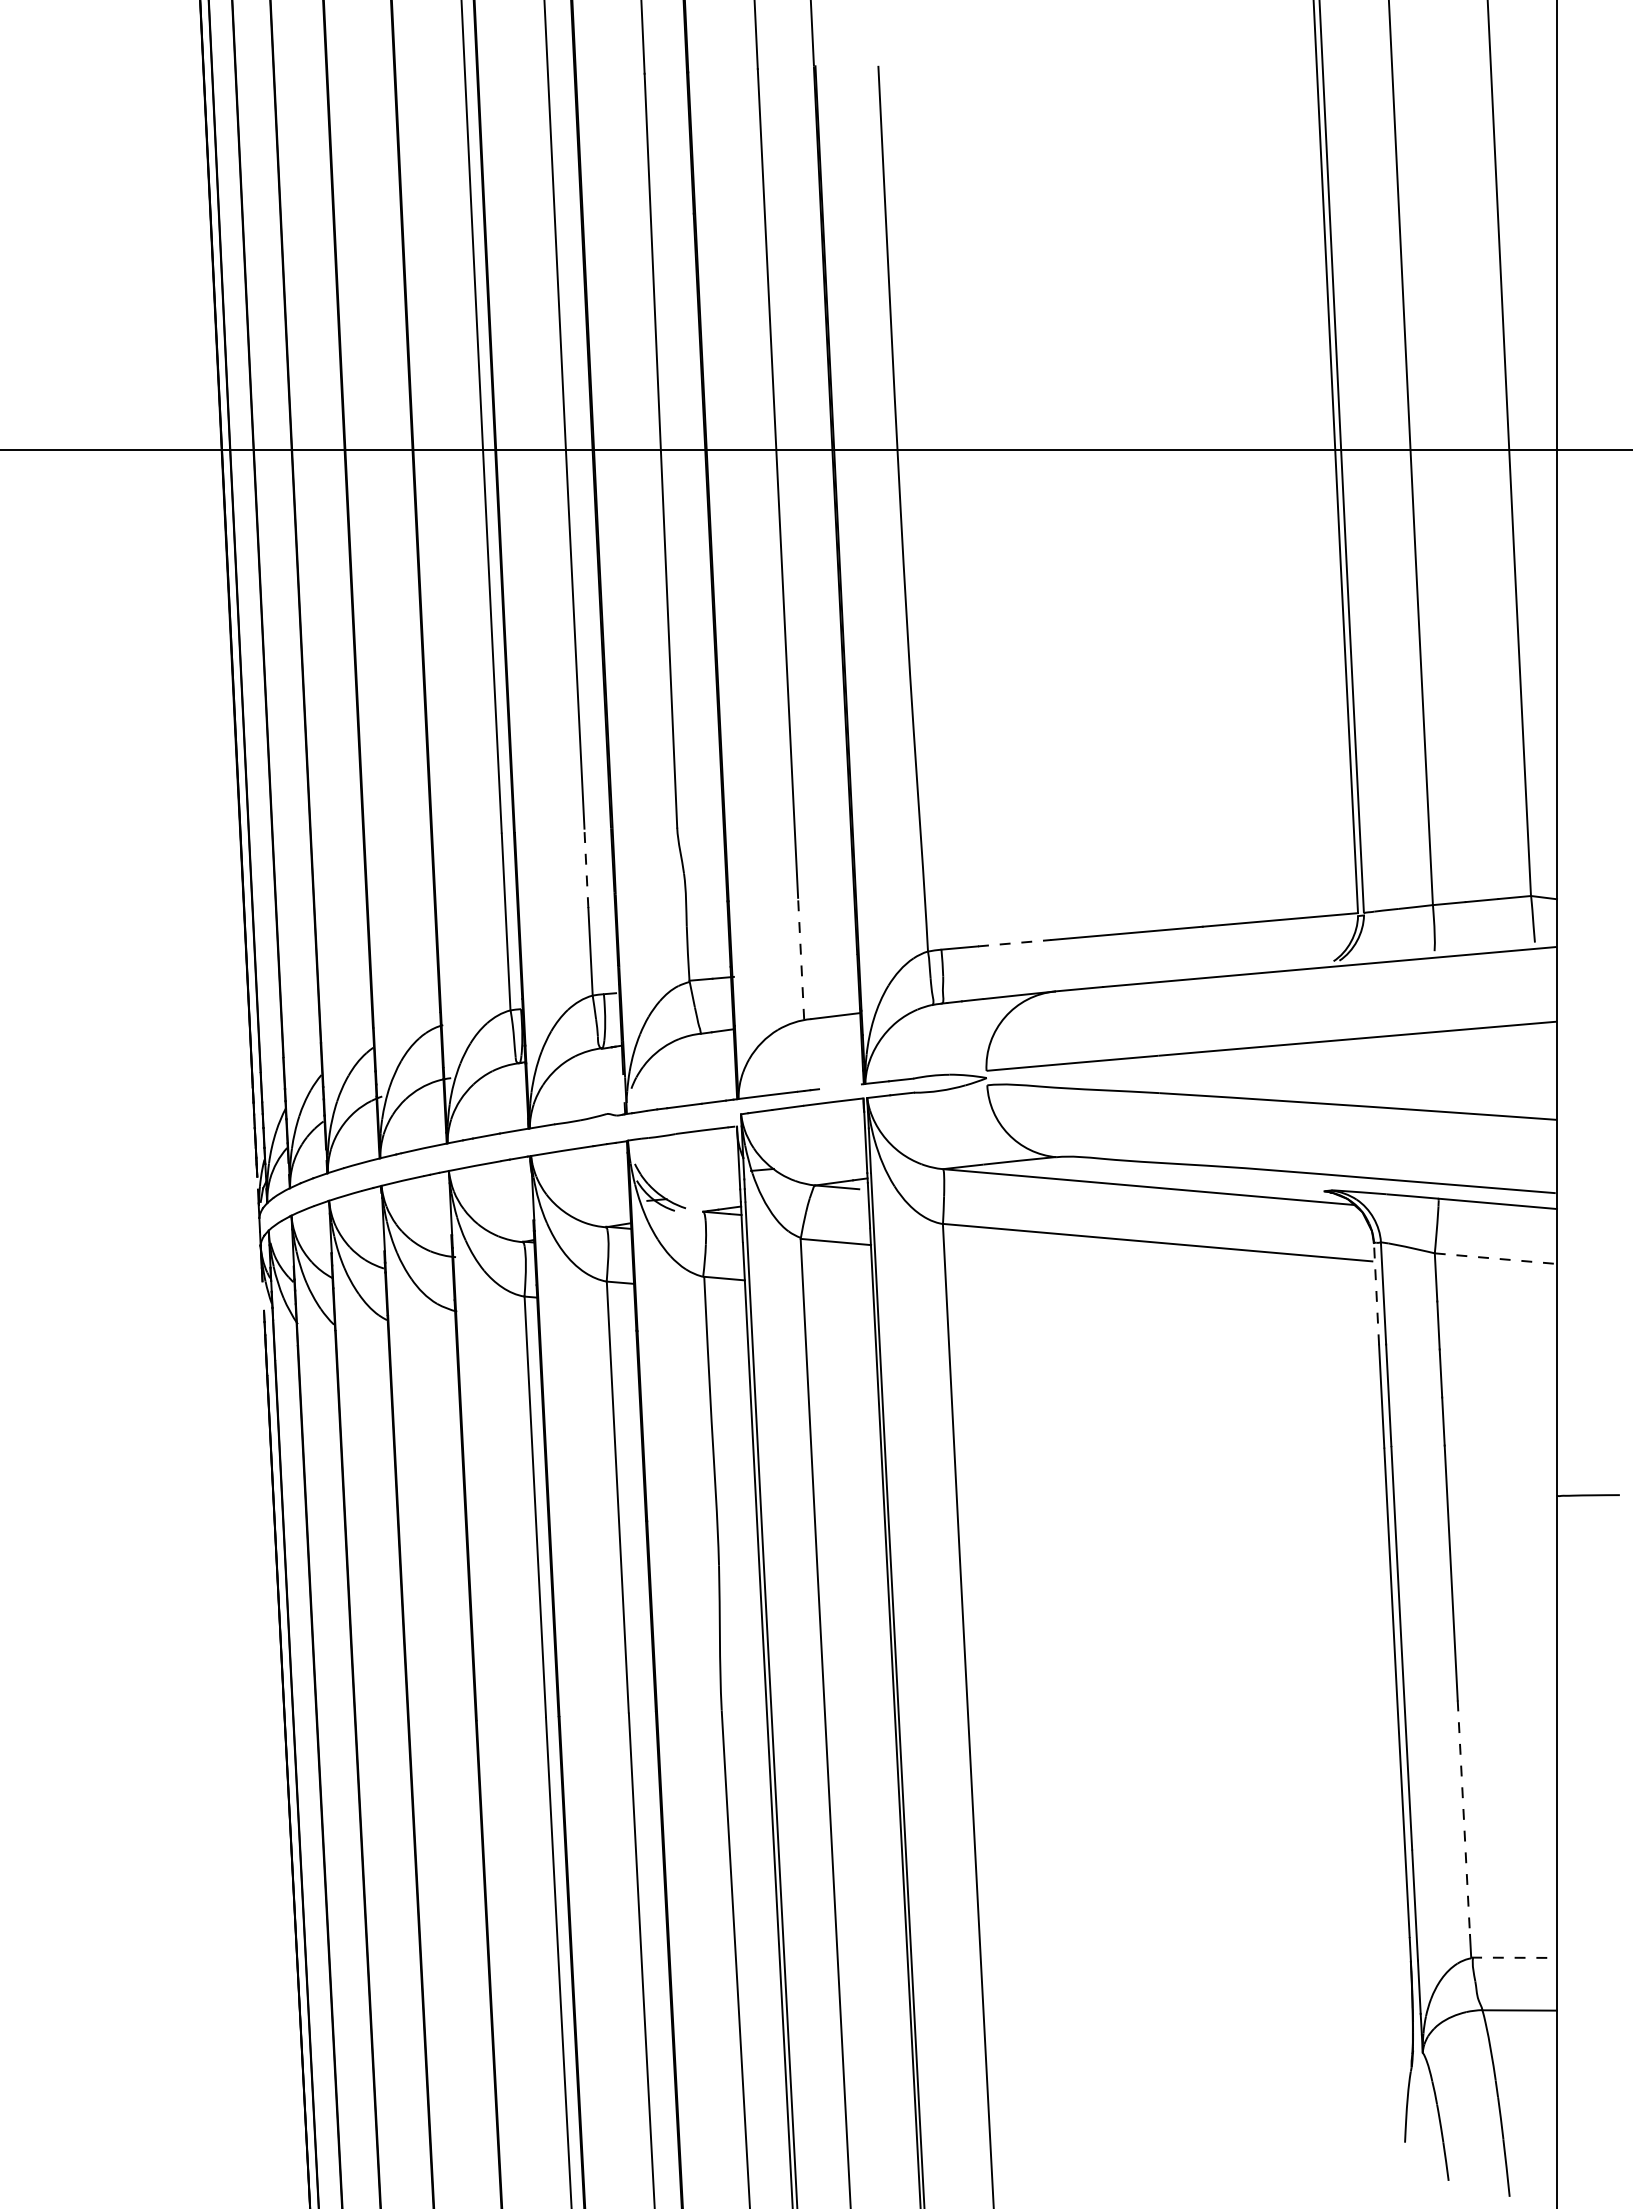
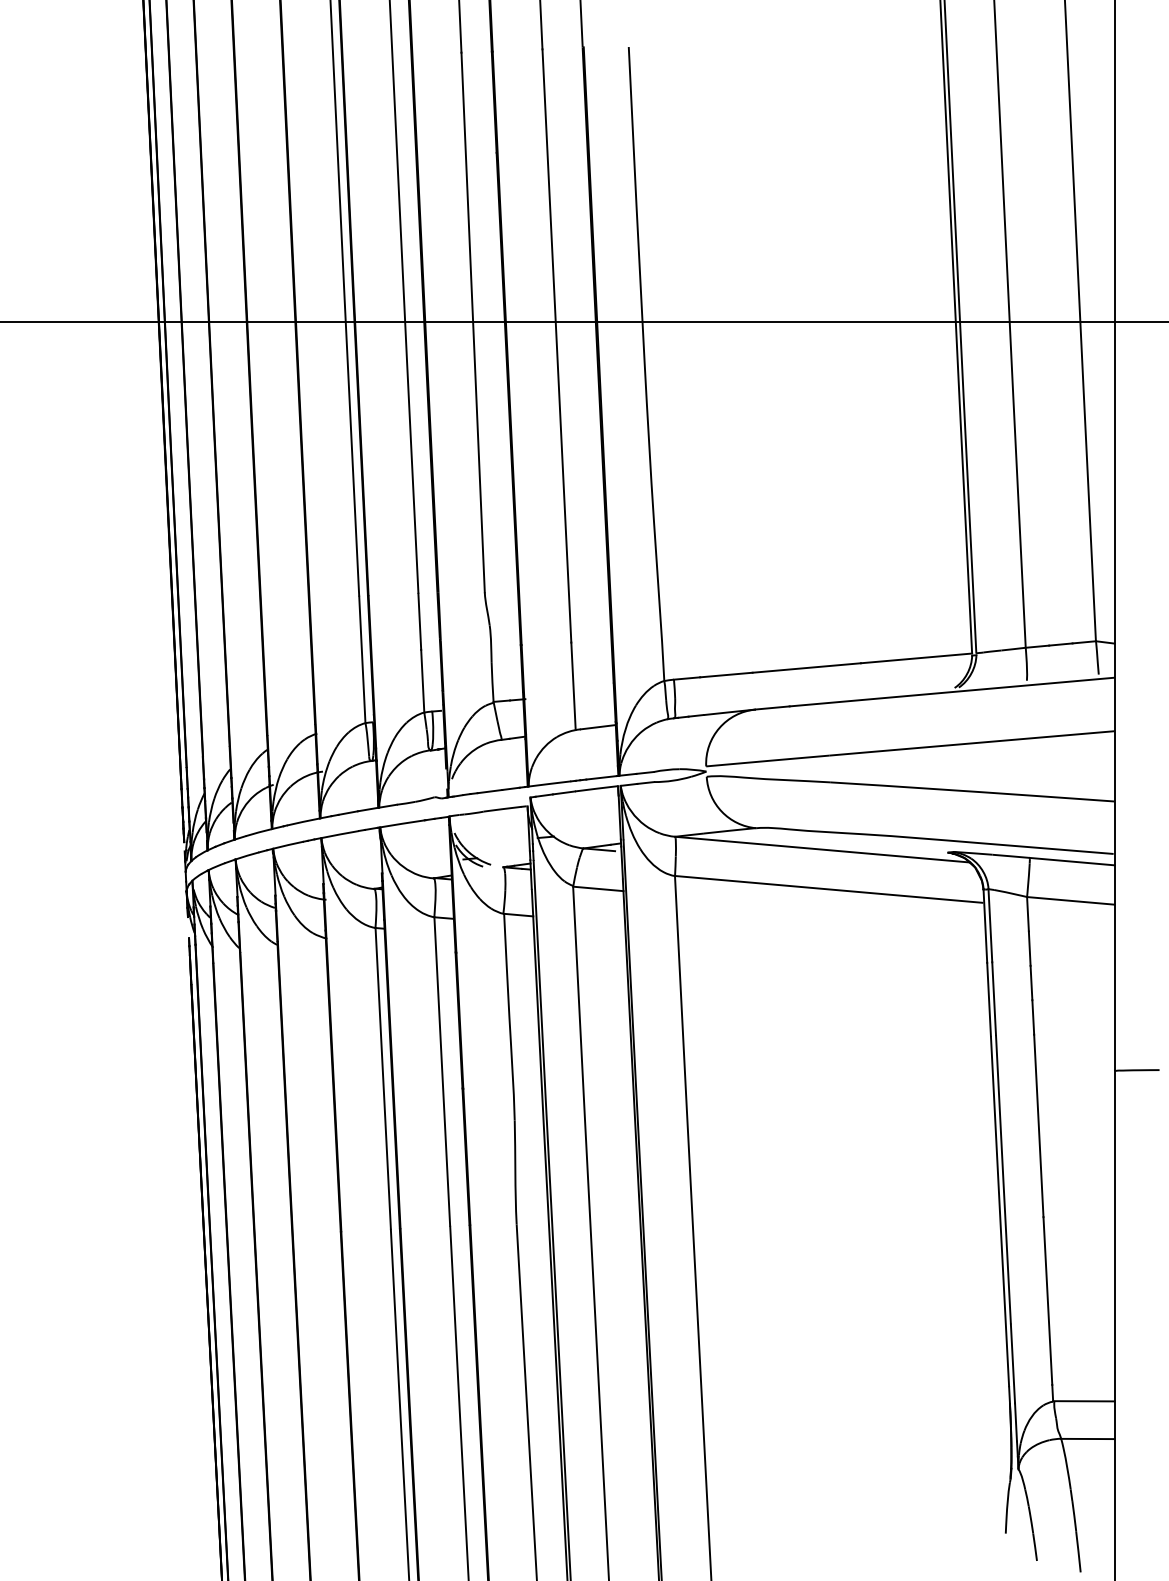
line: (586, 868) -> (419, 621), dashed -> solid
line: (1014, 943) -> (726, 675), dashed -> solid
line: (801, 958) -> (573, 685), dashed -> solid
line: (840, 1086) -> (601, 777), added
line: (1496, 1258) -> (1071, 900), dashed -> solid
line: (1376, 1293) -> (985, 925), dashed -> solid
line: (1463, 1818) -> (1047, 1301), dashed -> solid
line: (1514, 1957) -> (1084, 1401), dashed -> solid

